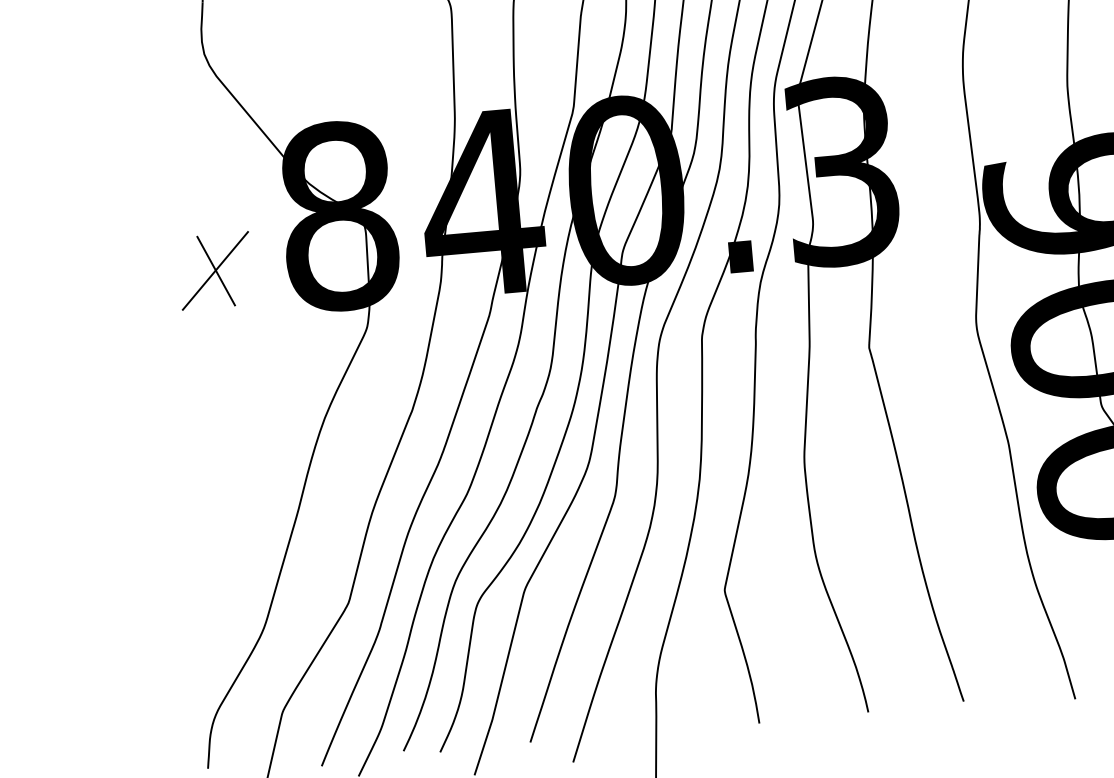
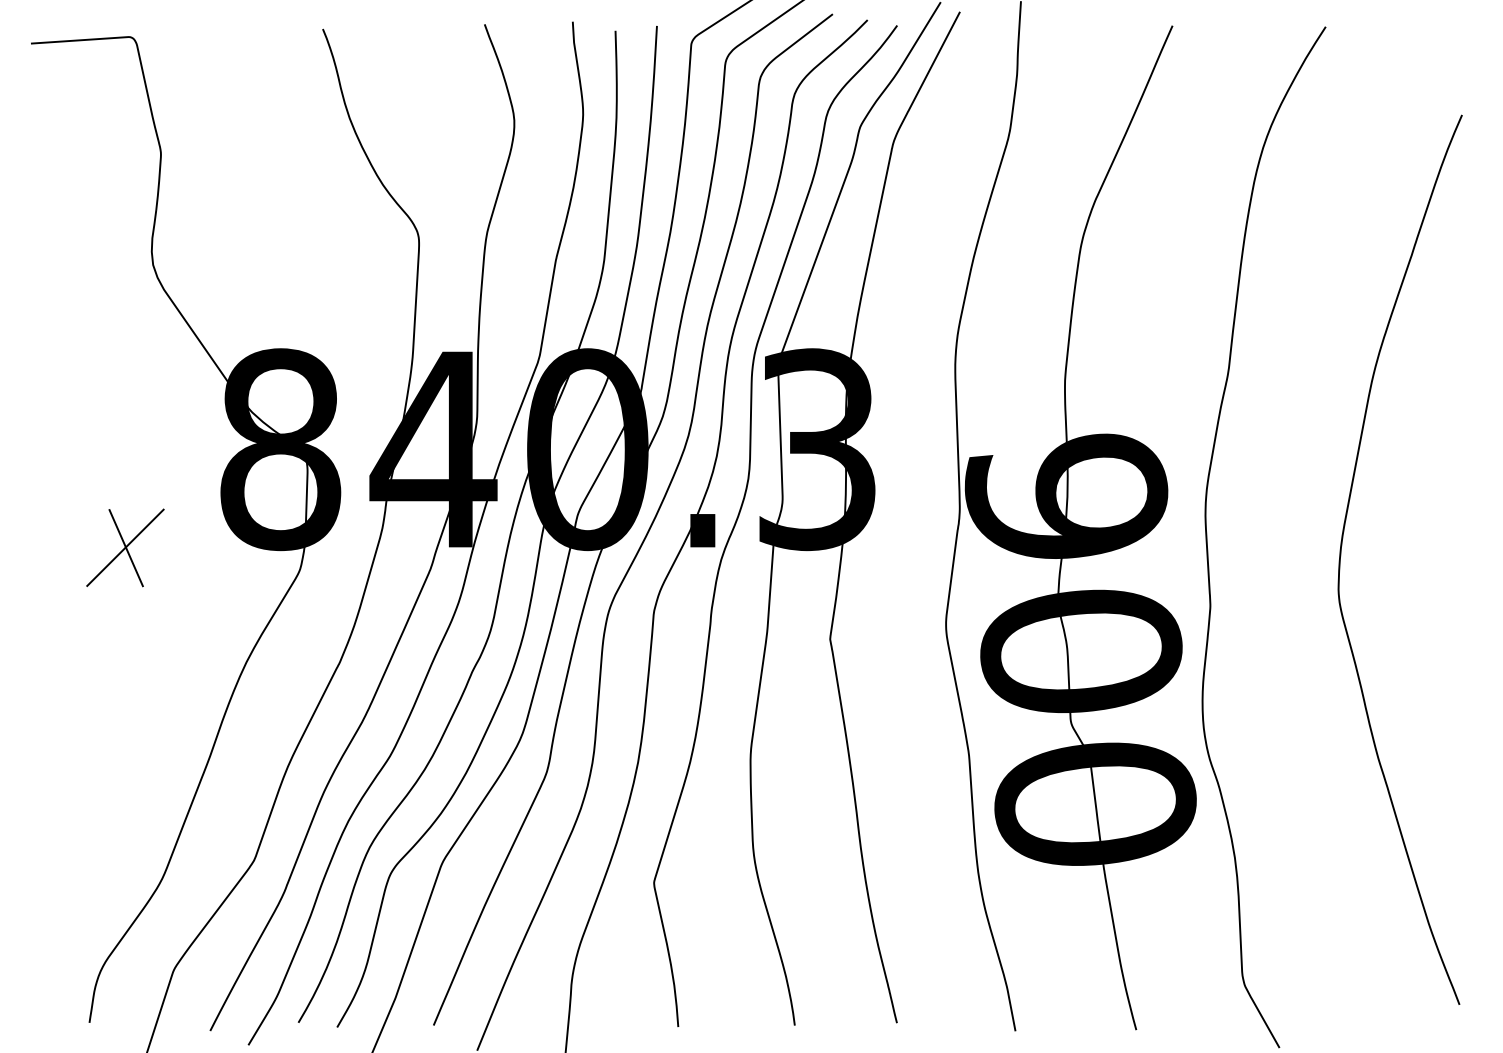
part: (215, 270) -> (125, 547), moved

